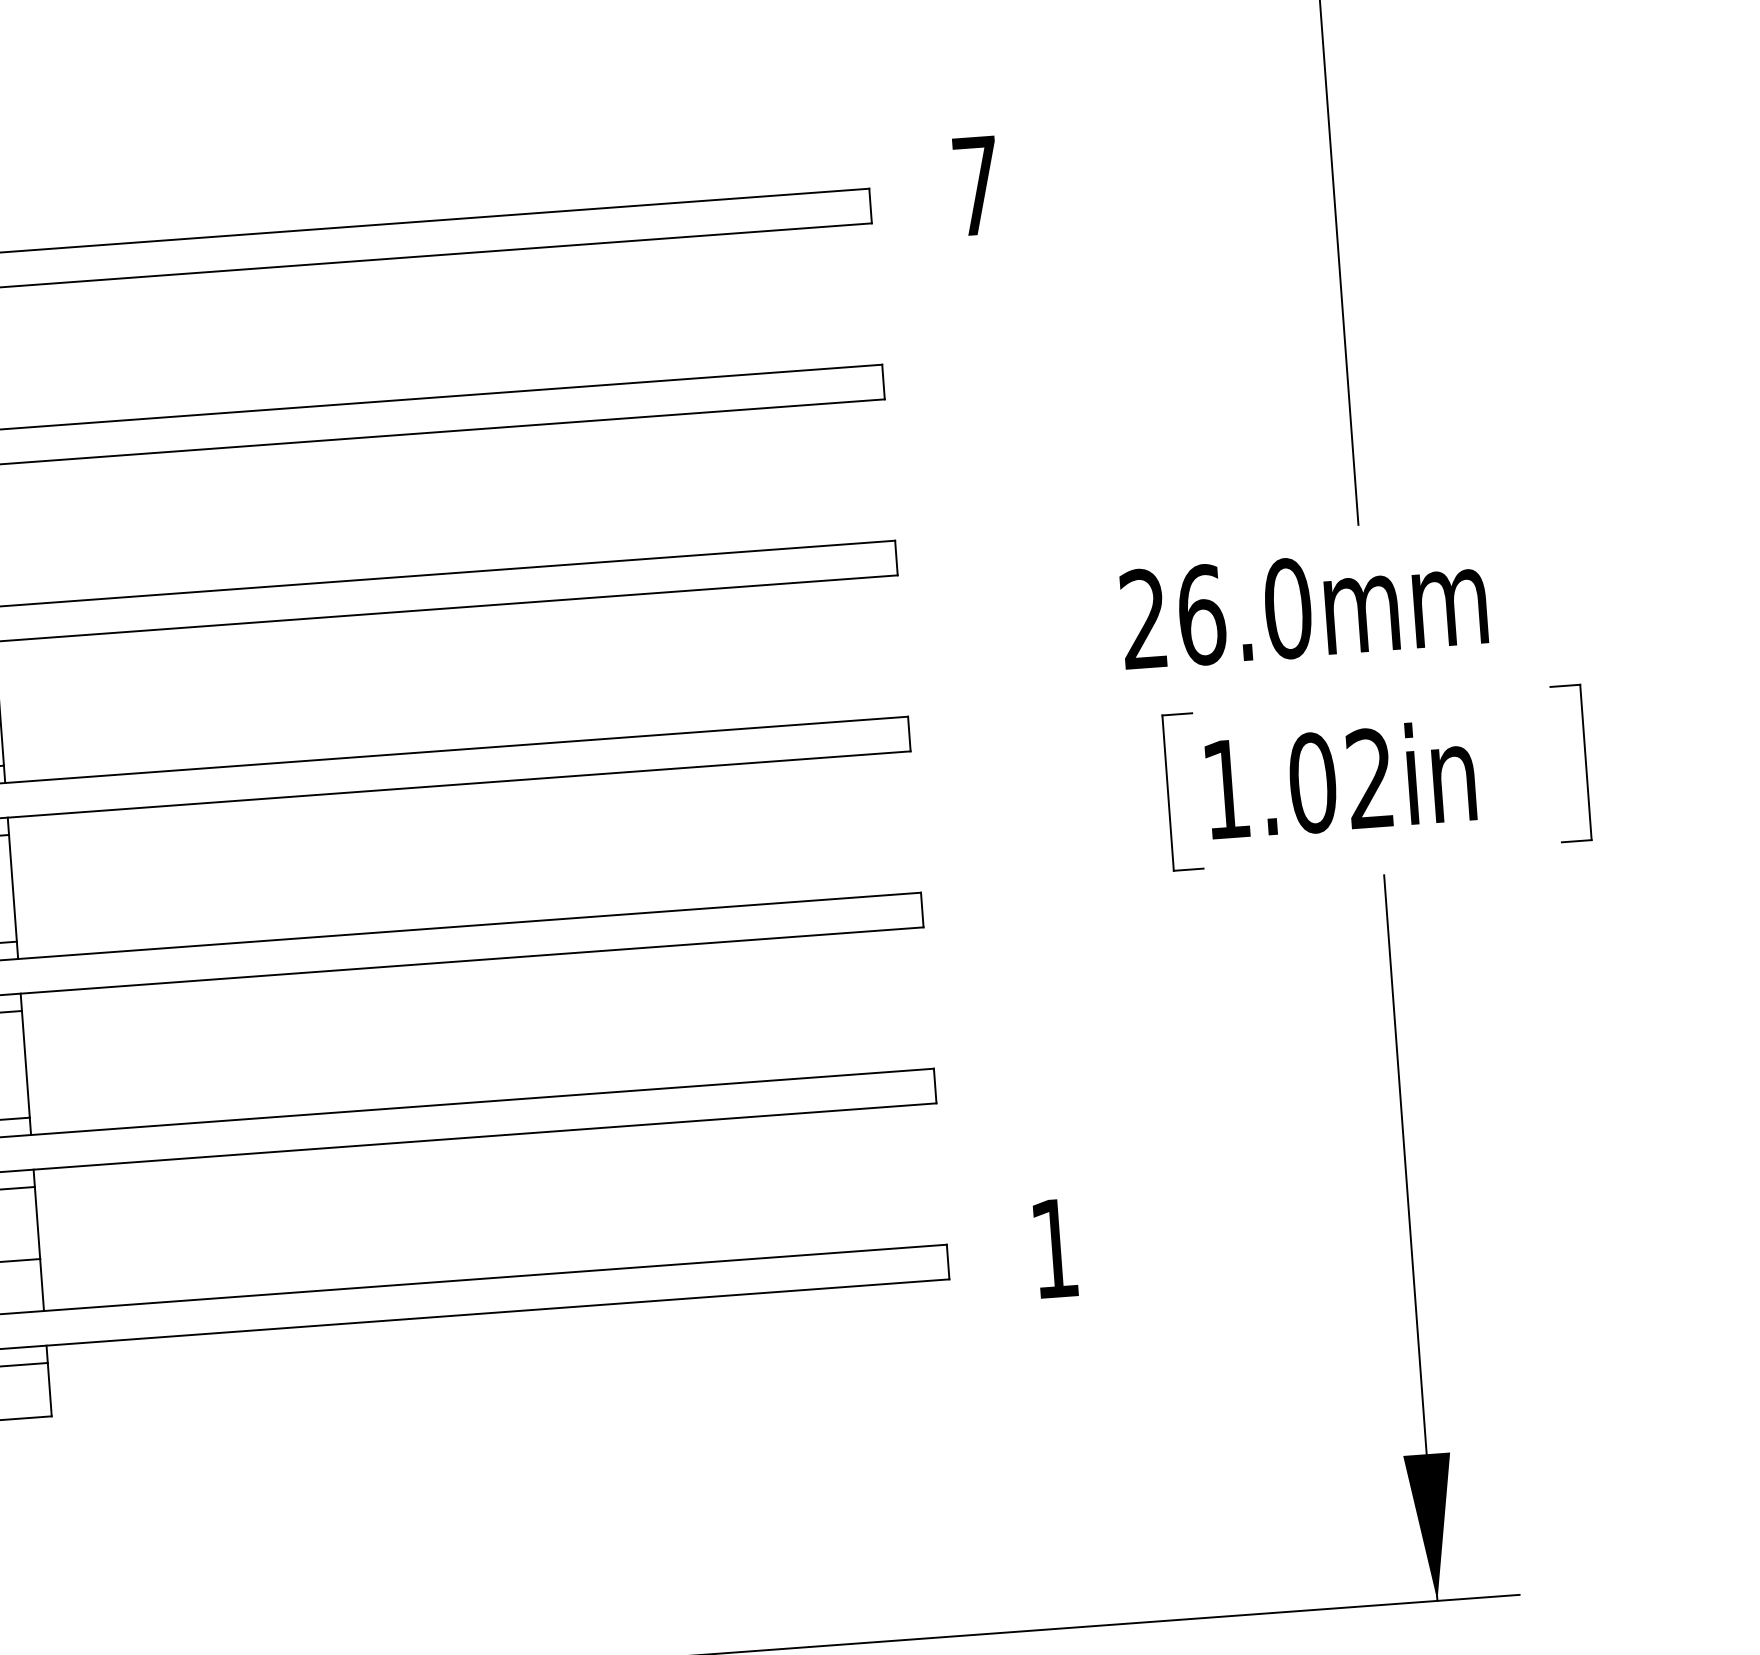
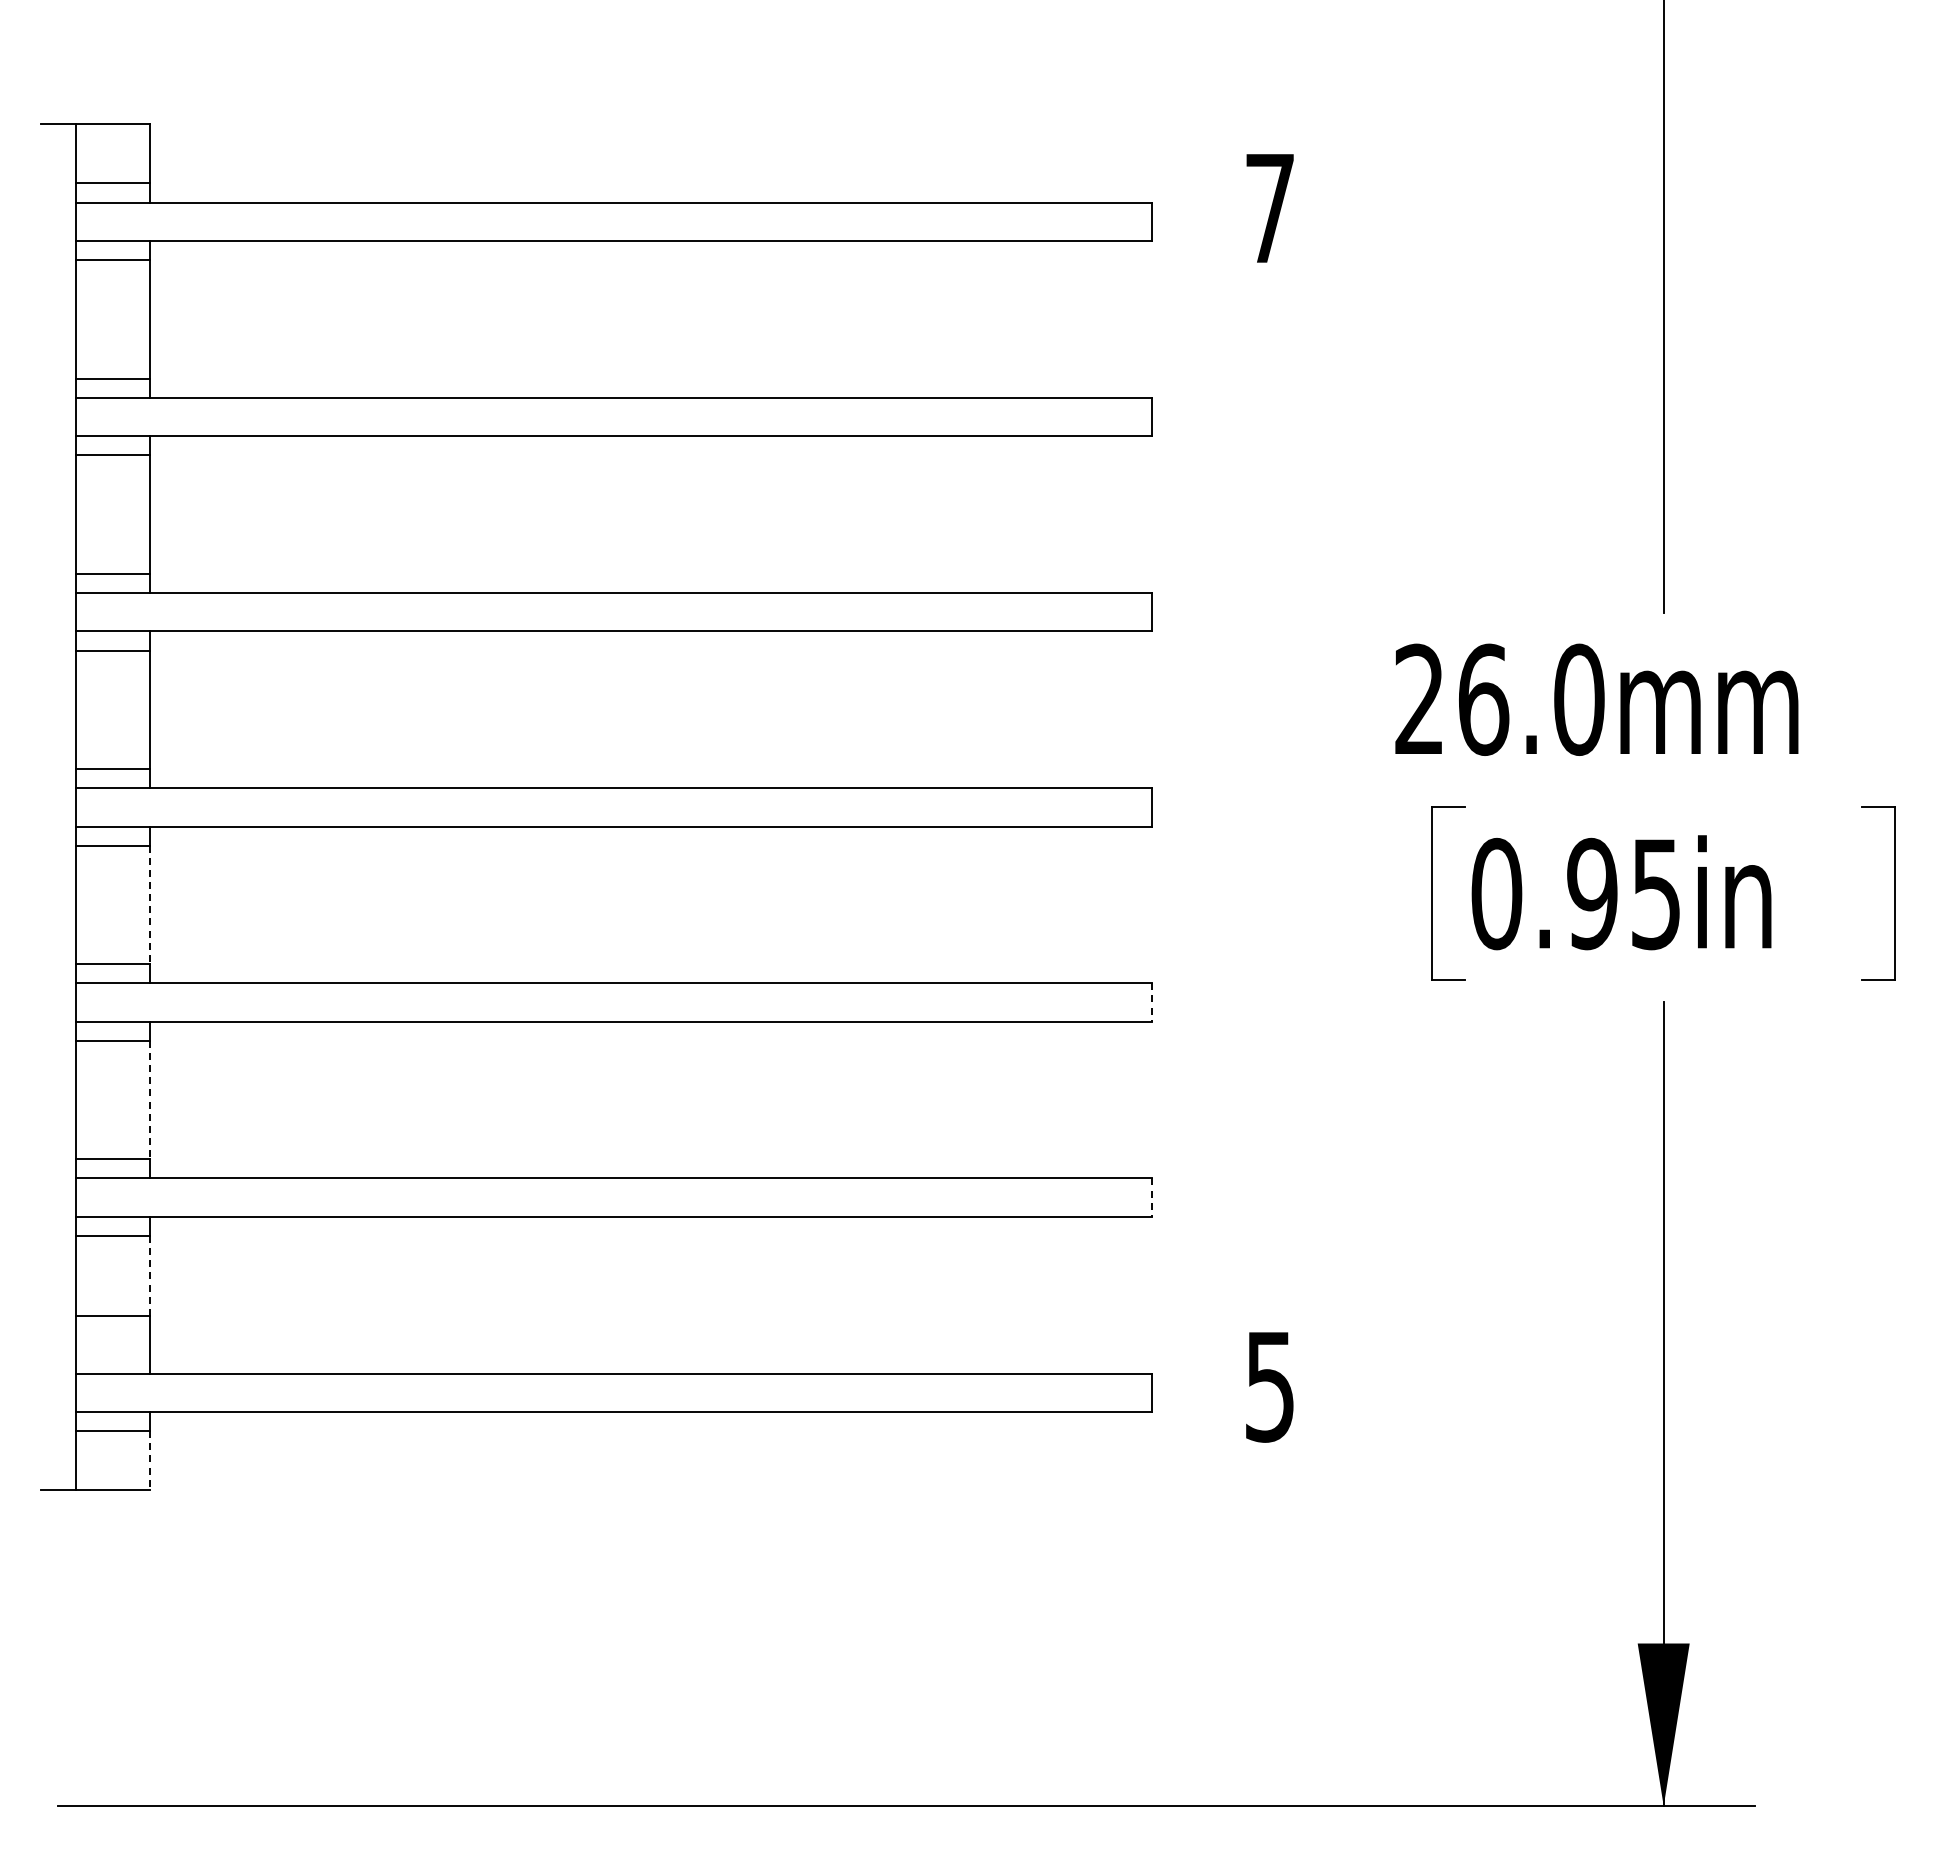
text: (1297, 783) -> (1575, 893), 1.02in -> 0.95in
line: (13, 888) -> (150, 905), solid -> dashed
line: (922, 910) -> (1151, 1002), solid -> dashed
line: (25, 1064) -> (150, 1100), solid -> dashed
line: (935, 1086) -> (1151, 1198), solid -> dashed
line: (37, 1223) -> (150, 1276), solid -> dashed
text: (1054, 1249) -> (1269, 1387), 1 -> 5
line: (49, 1389) -> (150, 1460), solid -> dashed

